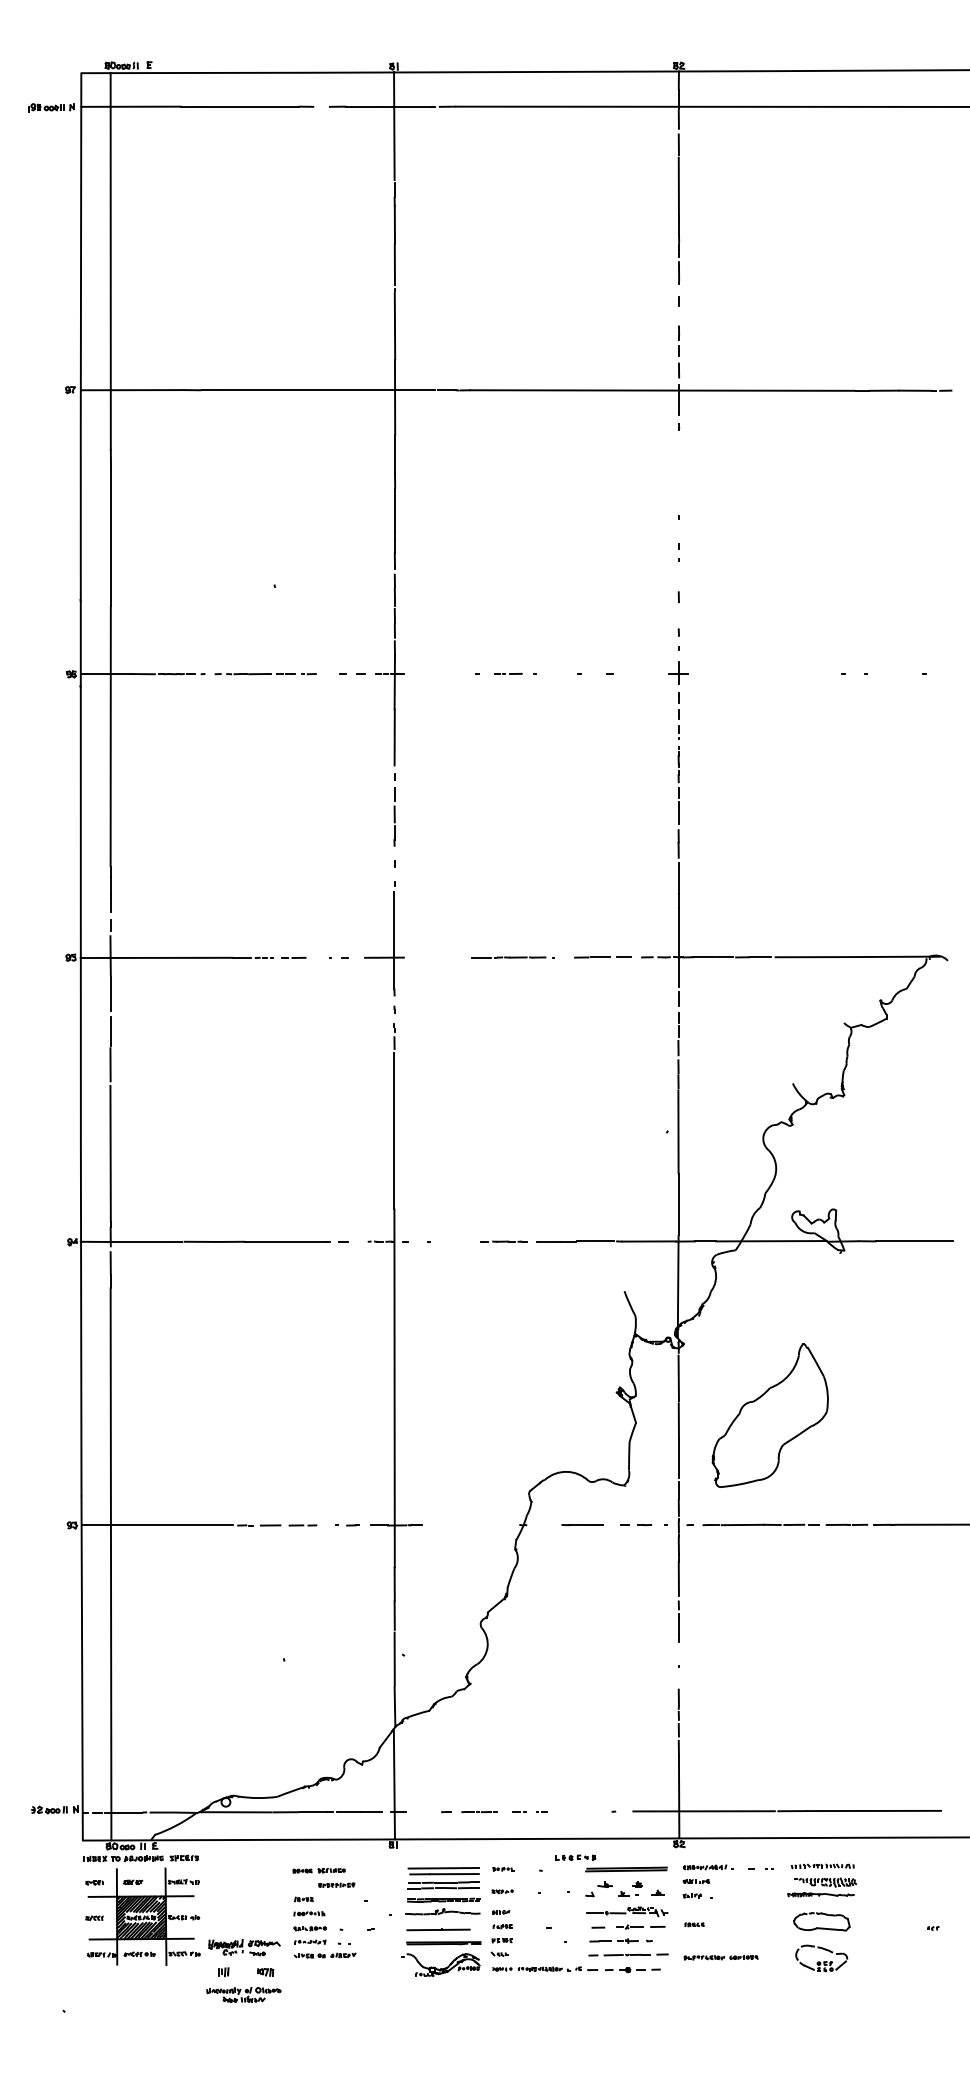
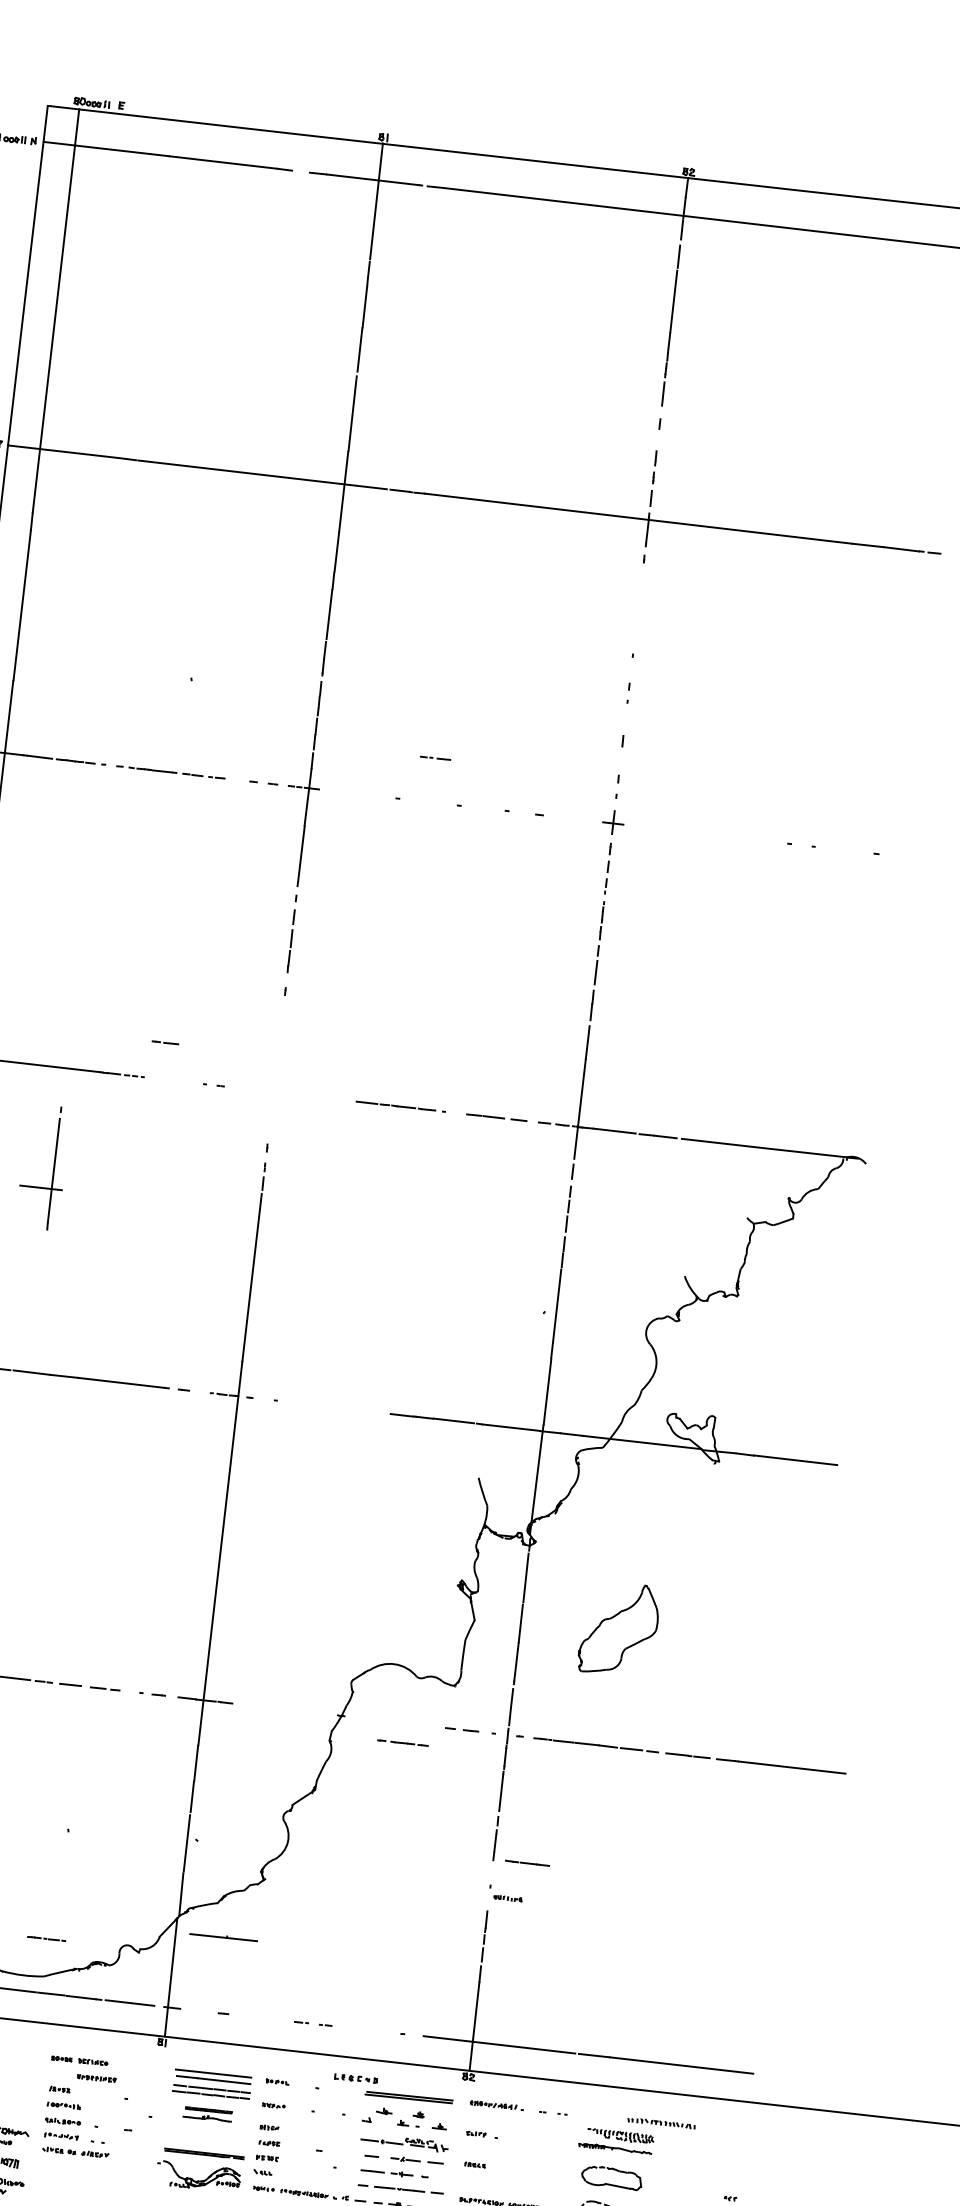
line: (509, 673) -> (437, 758), moved
part: (393, 938) -> (53, 1168), moved
line: (293, 957) -> (165, 1042), moved
line: (503, 1241) -> (402, 1742), moved
part: (769, 1415) -> (618, 1628), size x0.6
line: (582, 1525) -> (527, 1863), moved
line: (479, 1812) -> (46, 1939), moved
part: (822, 1866) -> (661, 2123), moved
line: (696, 1881) -> (508, 1898), moved
part: (442, 1906) -> (207, 2114), size x0.6
line: (438, 1929) -> (223, 1937), moved

